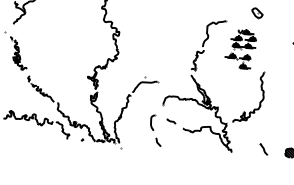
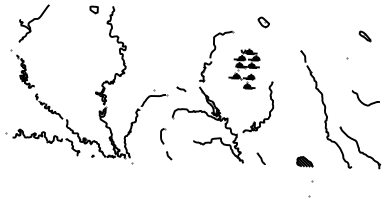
part: (240, 48) -> (244, 68), moved
part: (171, 121) -> (181, 89), moved
part: (263, 148) -> (260, 158), moved

